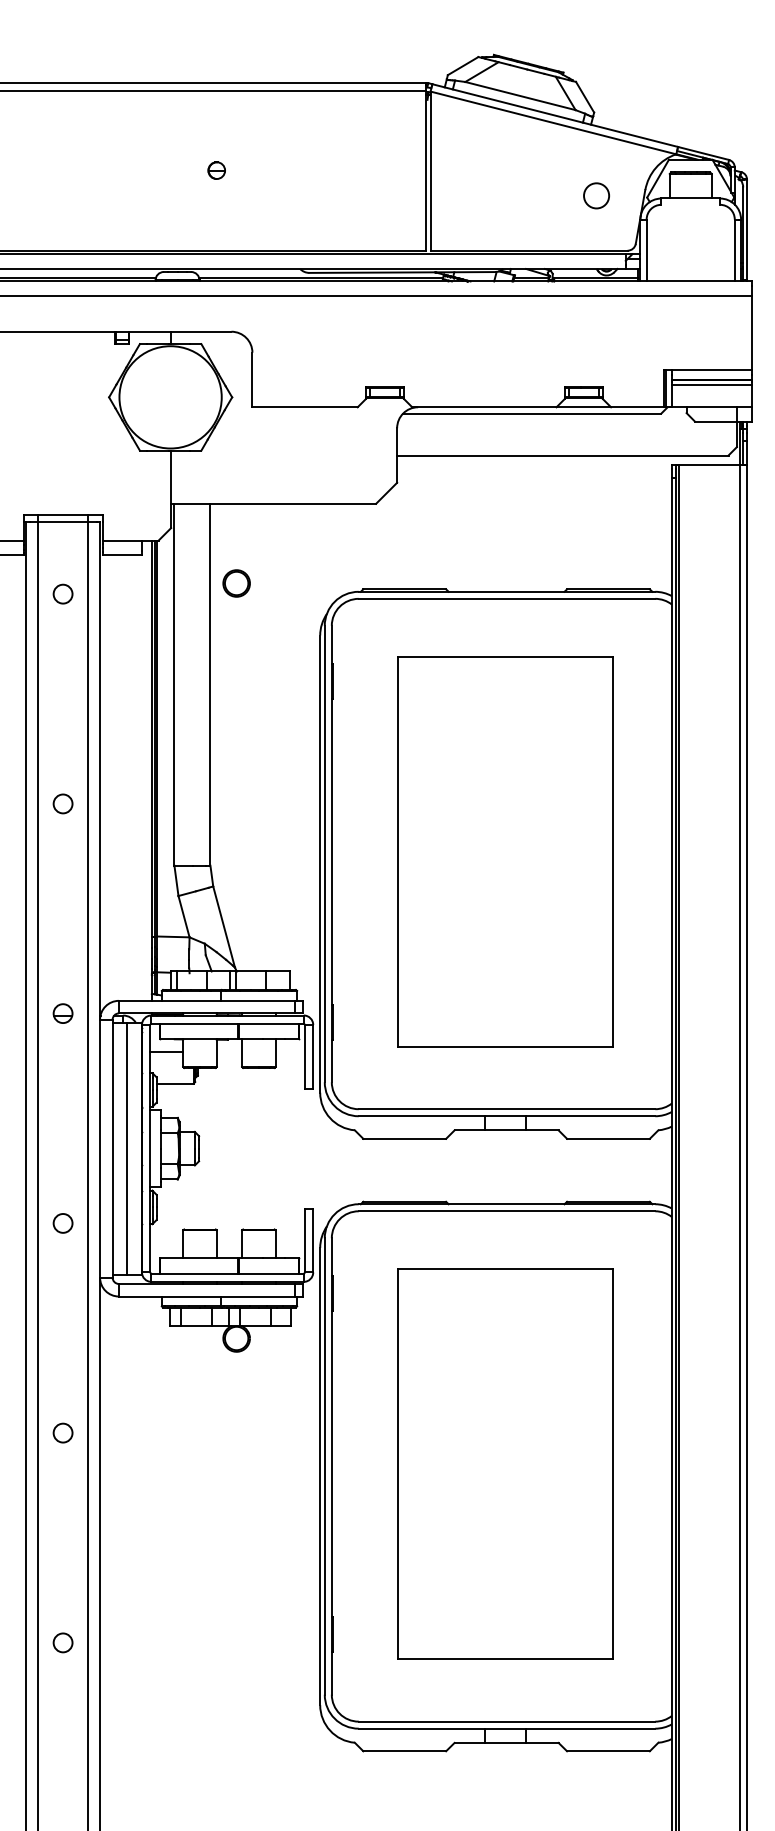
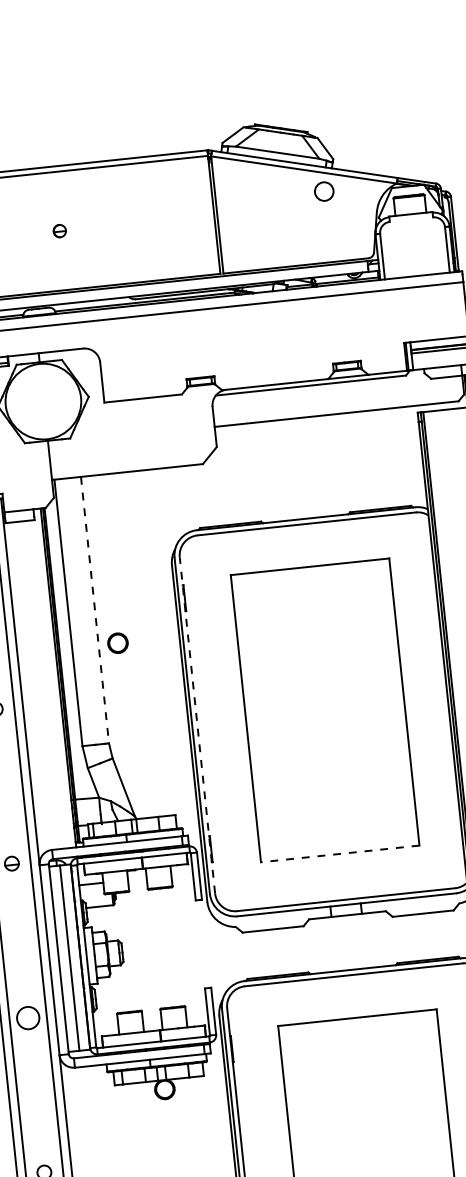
circle: (596, 195) -> (324, 191), moved
part: (236, 583) -> (117, 643), moved
line: (210, 684) -> (95, 609), solid -> dashed
line: (331, 853) -> (197, 725), solid -> dashed
line: (505, 1046) -> (340, 853), solid -> dashed
circle: (62, 1223) -> (27, 1018), size x1.6

